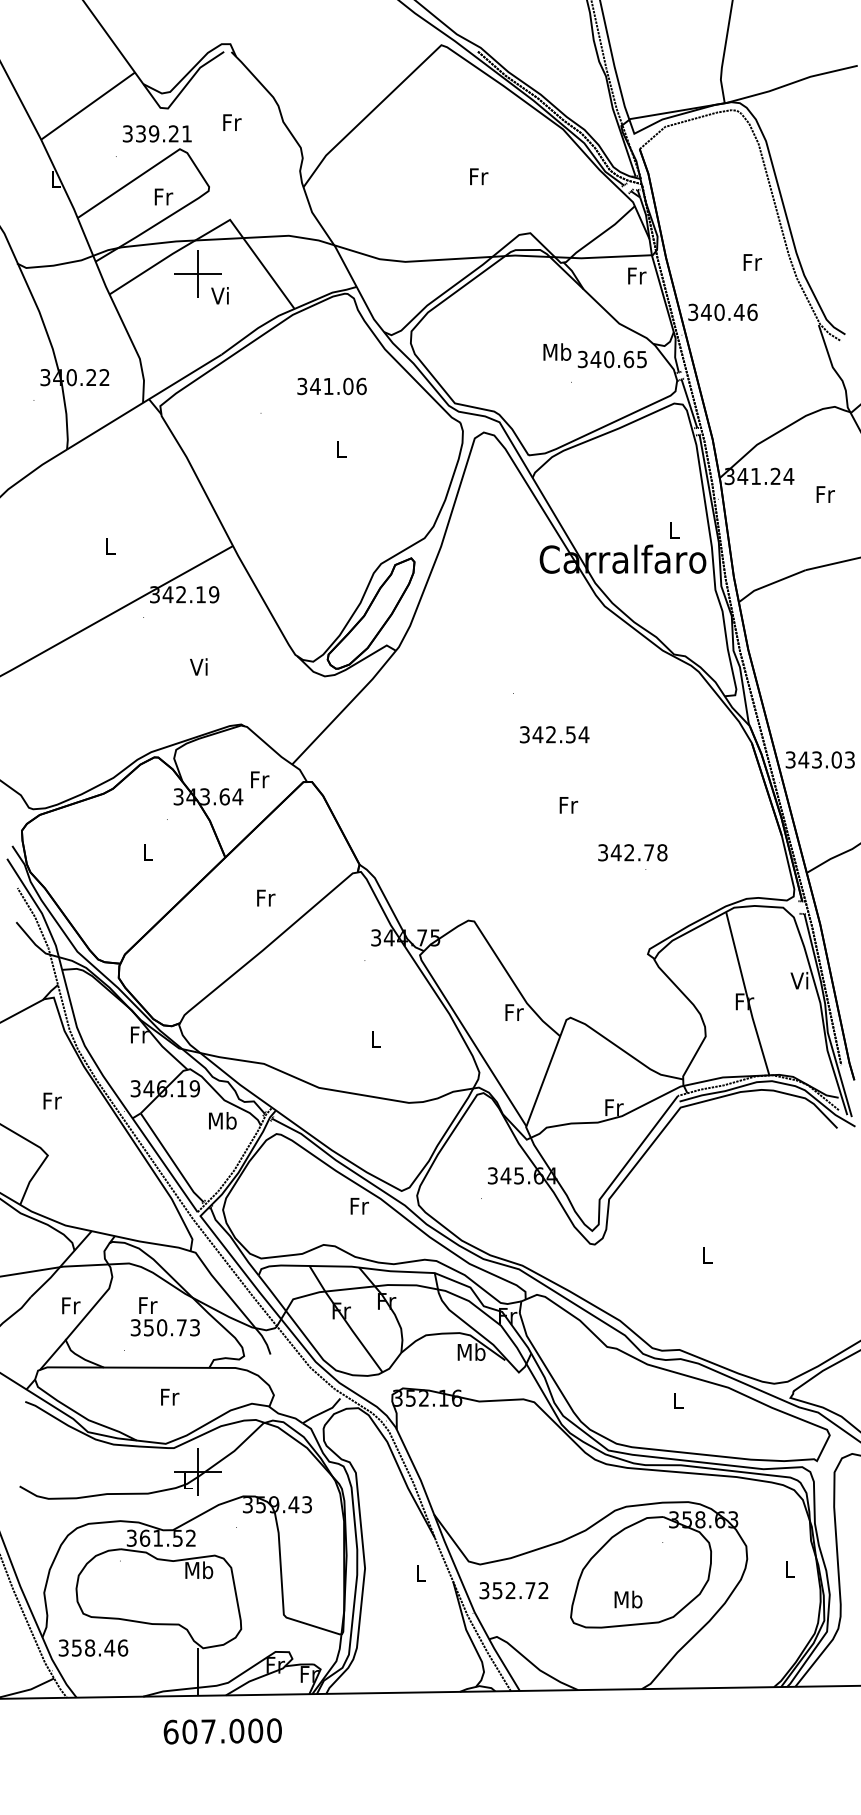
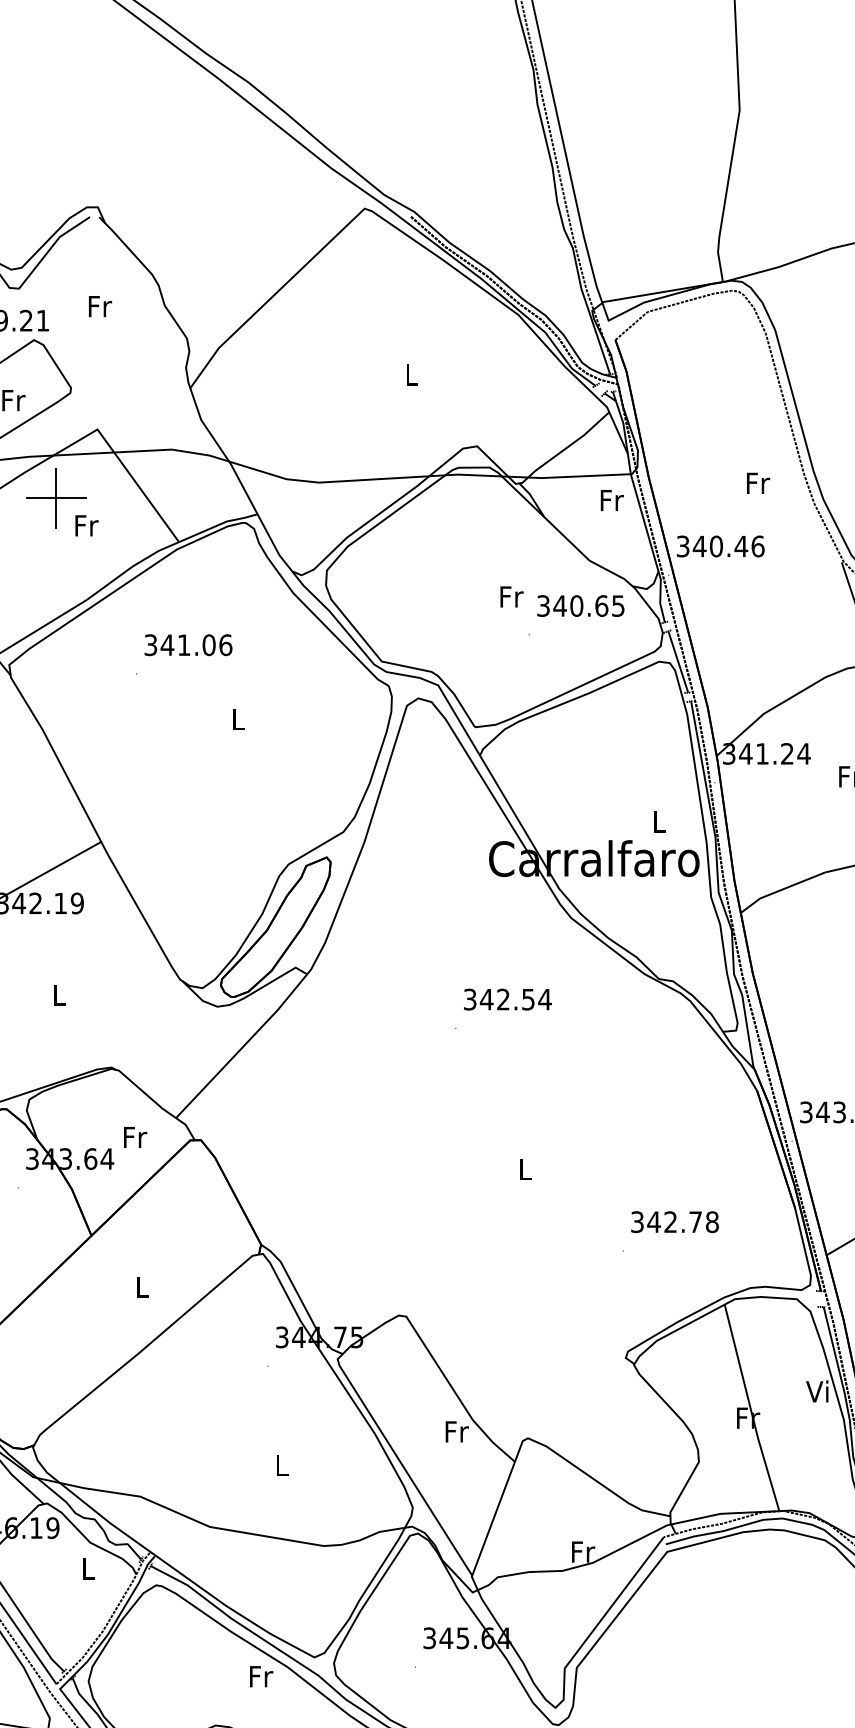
text: (479, 176) -> (412, 374), Fr -> L
text: (220, 295) -> (85, 525), Vi -> Fr
text: (557, 351) -> (511, 595), Mb -> Fr
text: (331, 386) -> (187, 645), moved
text: (198, 666) -> (57, 994), Vi -> L
text: (554, 734) -> (507, 999), moved
text: (568, 805) -> (525, 1169), Fr -> L
text: (632, 852) -> (674, 1221), moved
text: (266, 897) -> (143, 1286), Fr -> L
text: (222, 1120) -> (87, 1568), Mb -> L

